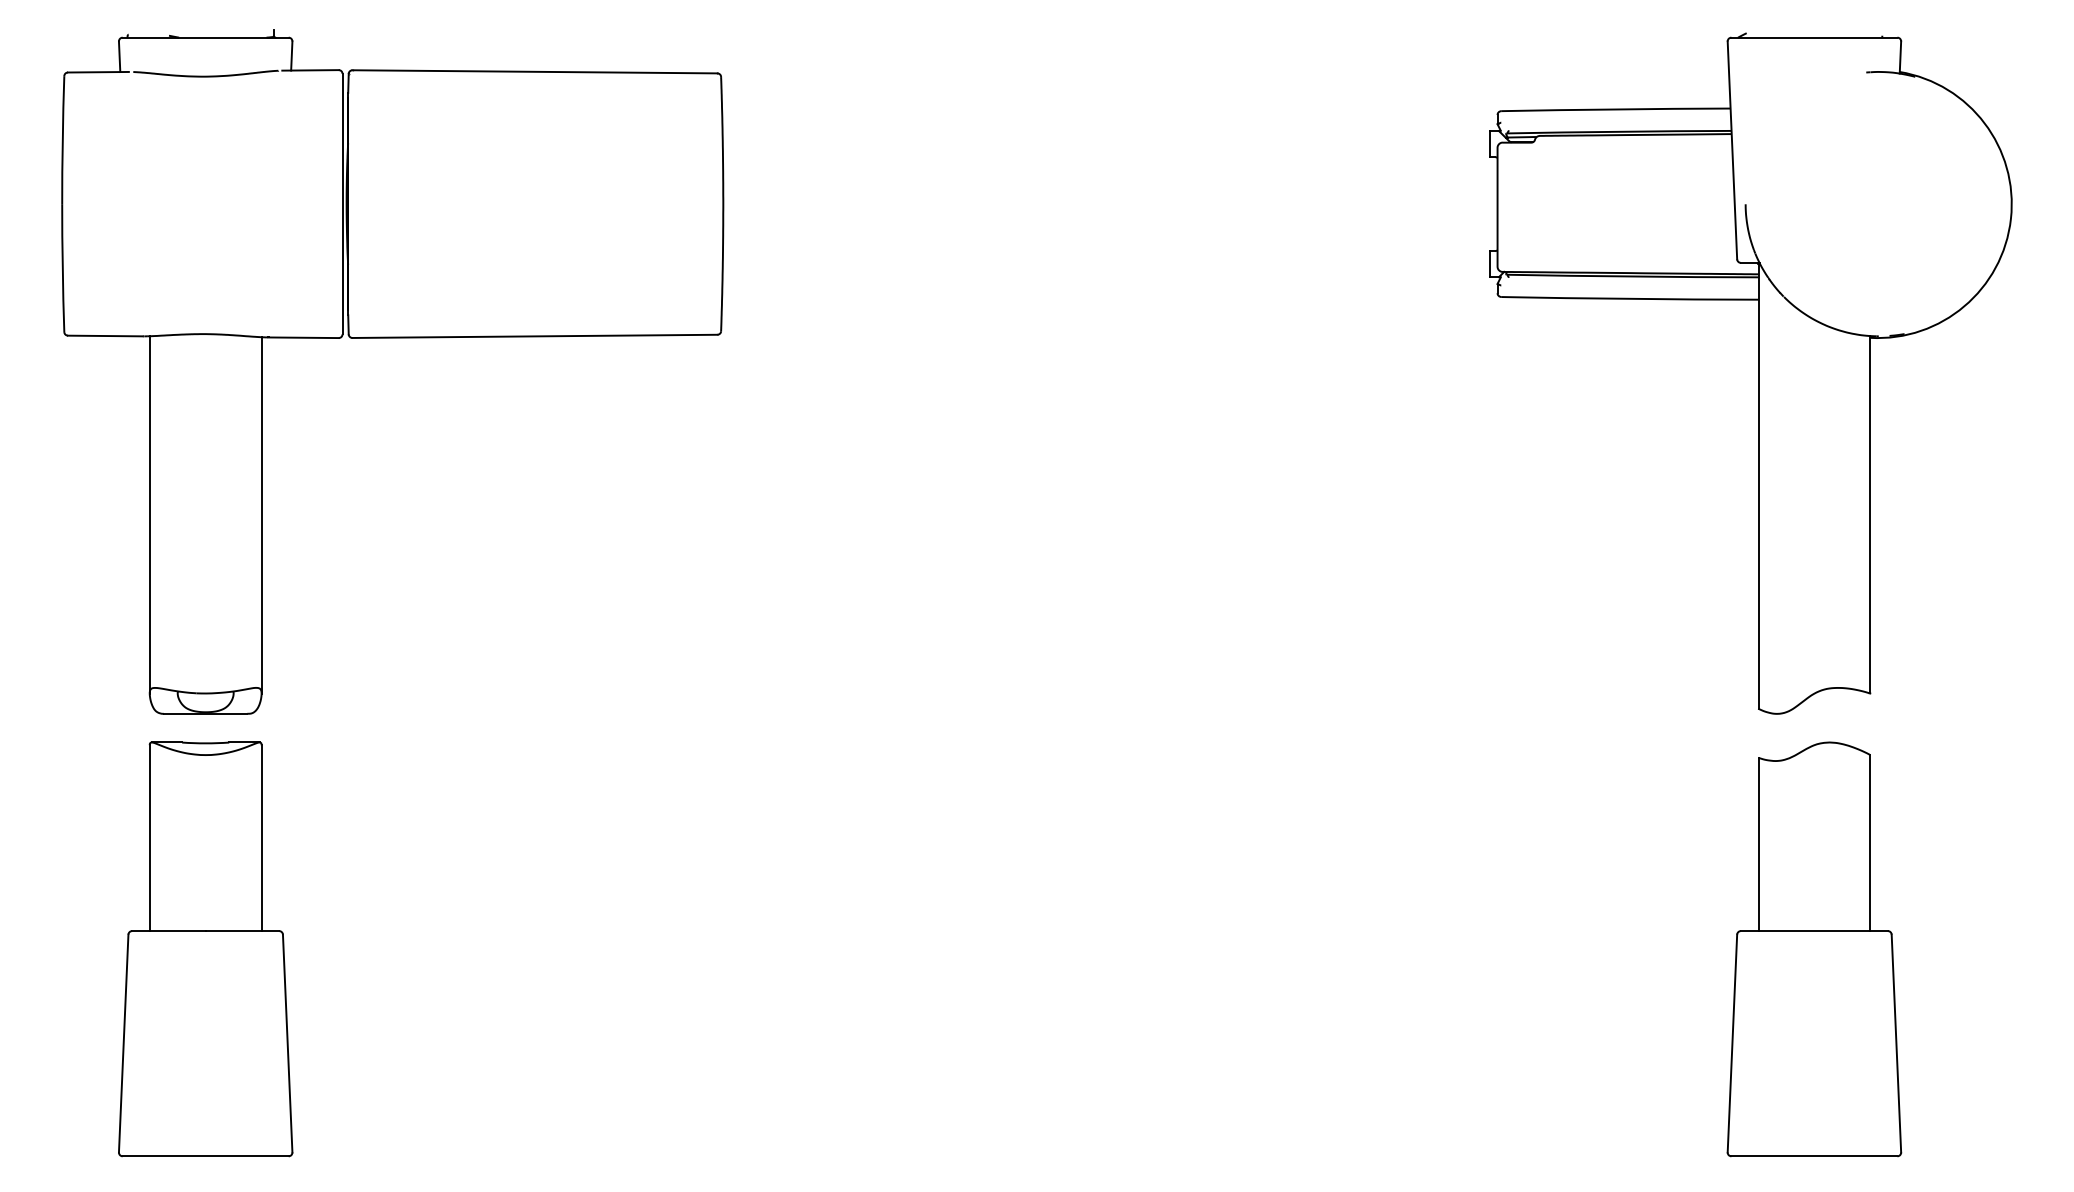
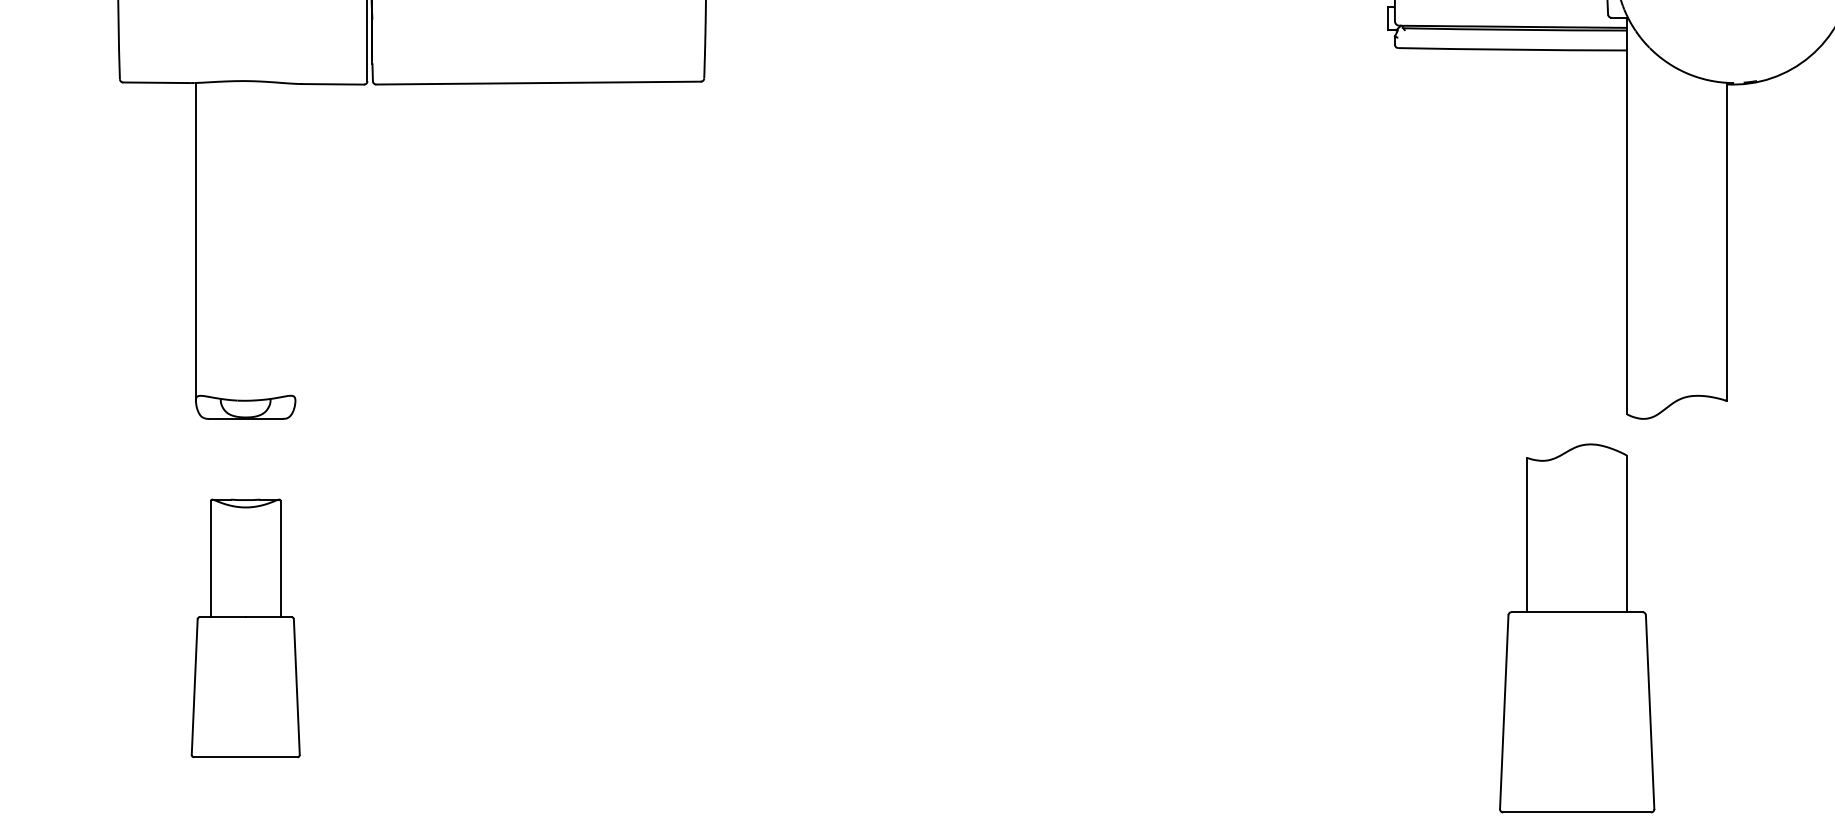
line: (261, 515) -> (295, 242), removed
part: (205, 949) -> (245, 628), size x0.7
part: (1814, 949) -> (1577, 628), moved

